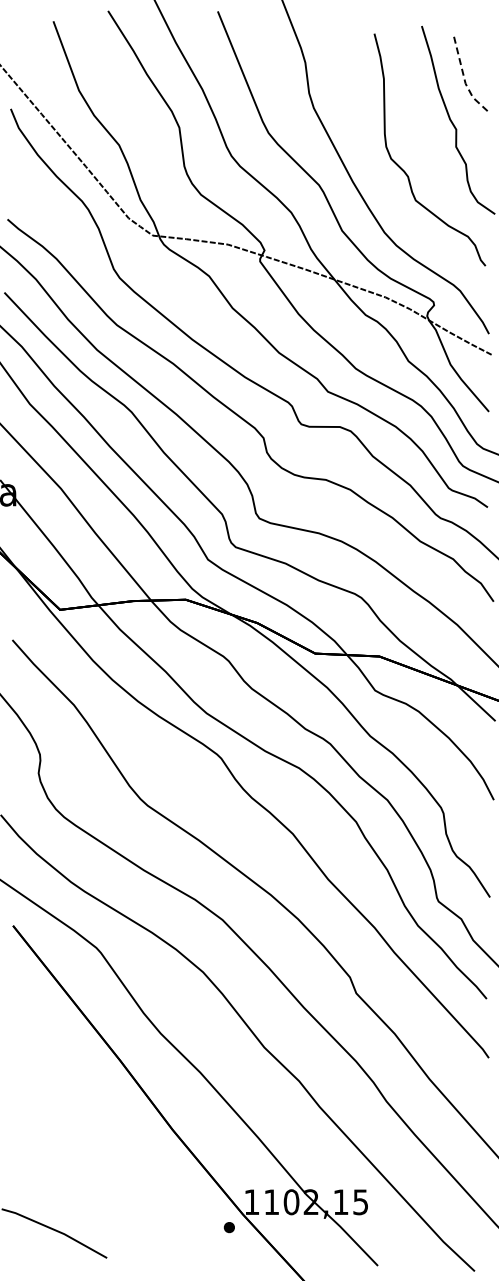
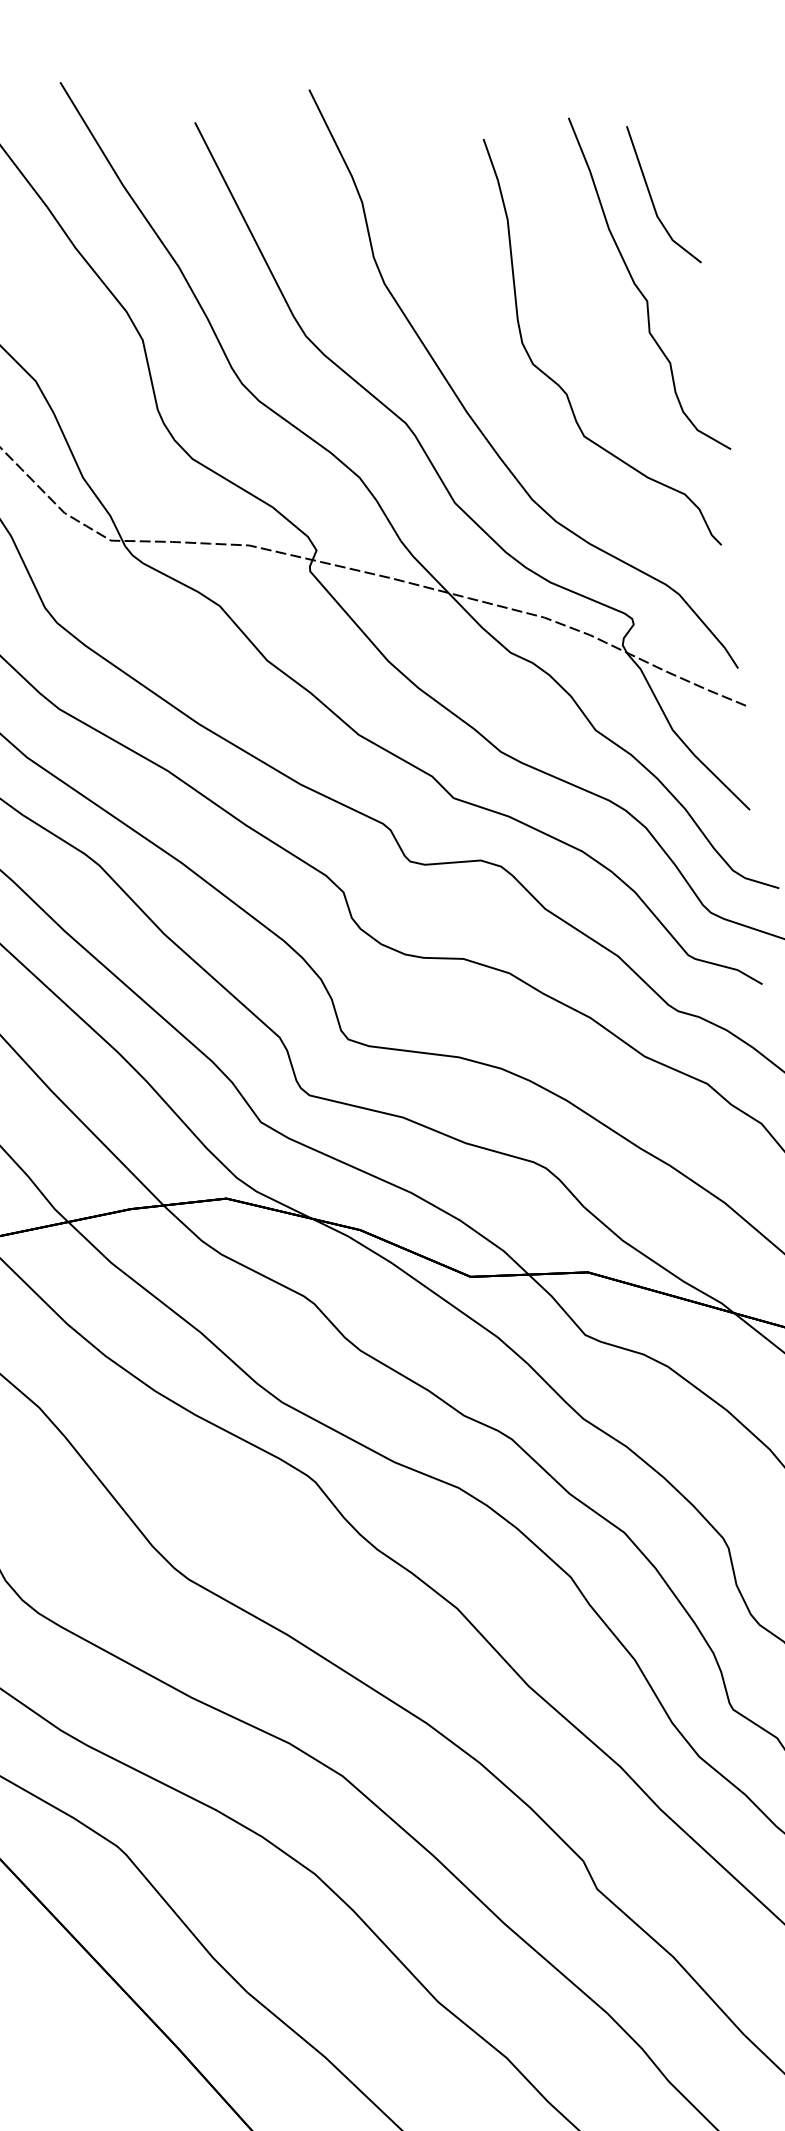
line: (463, 76) -> (652, 203), dashed -> solid

